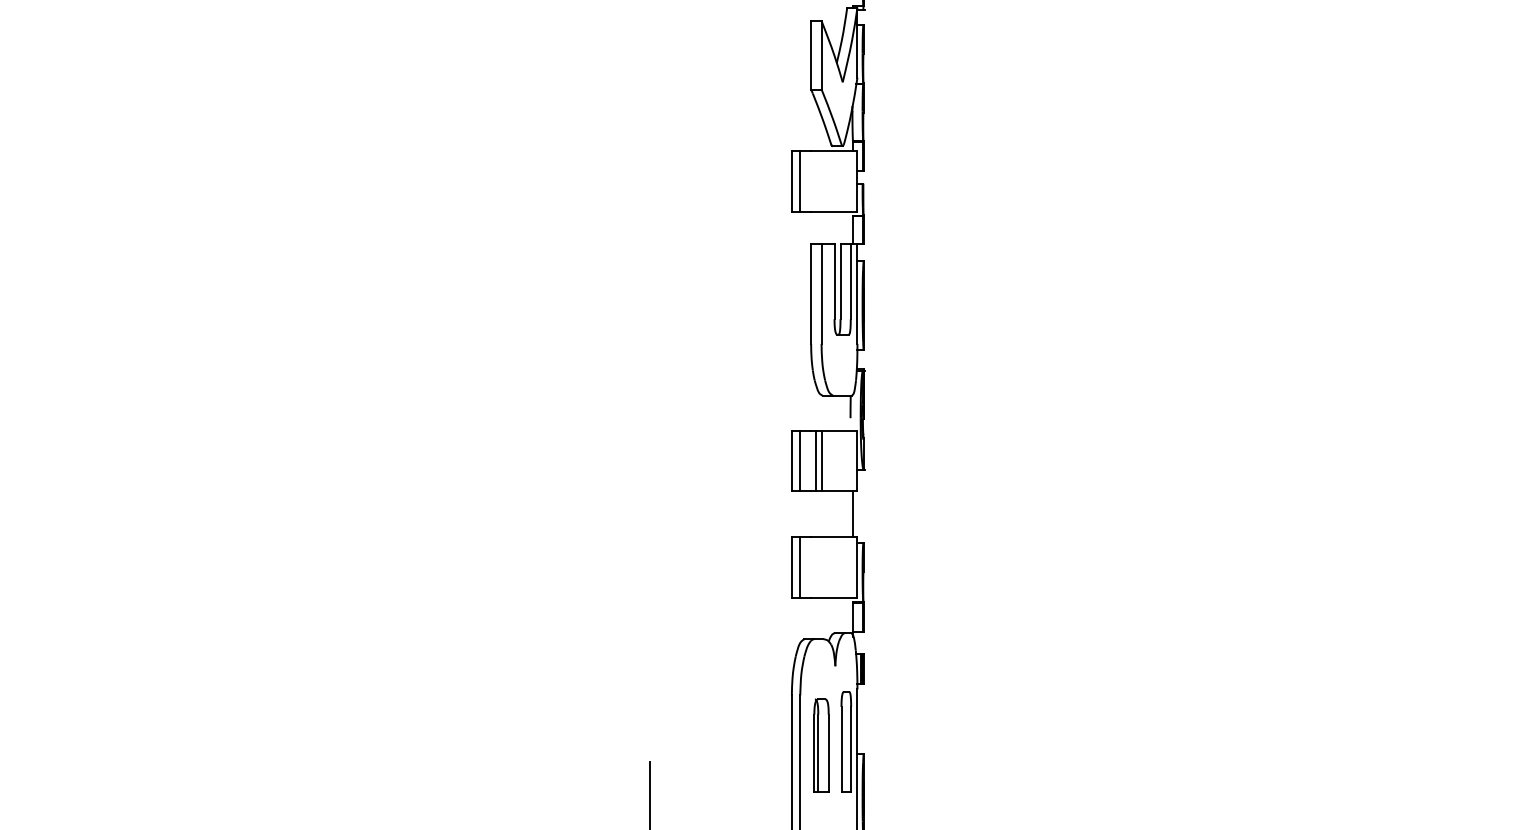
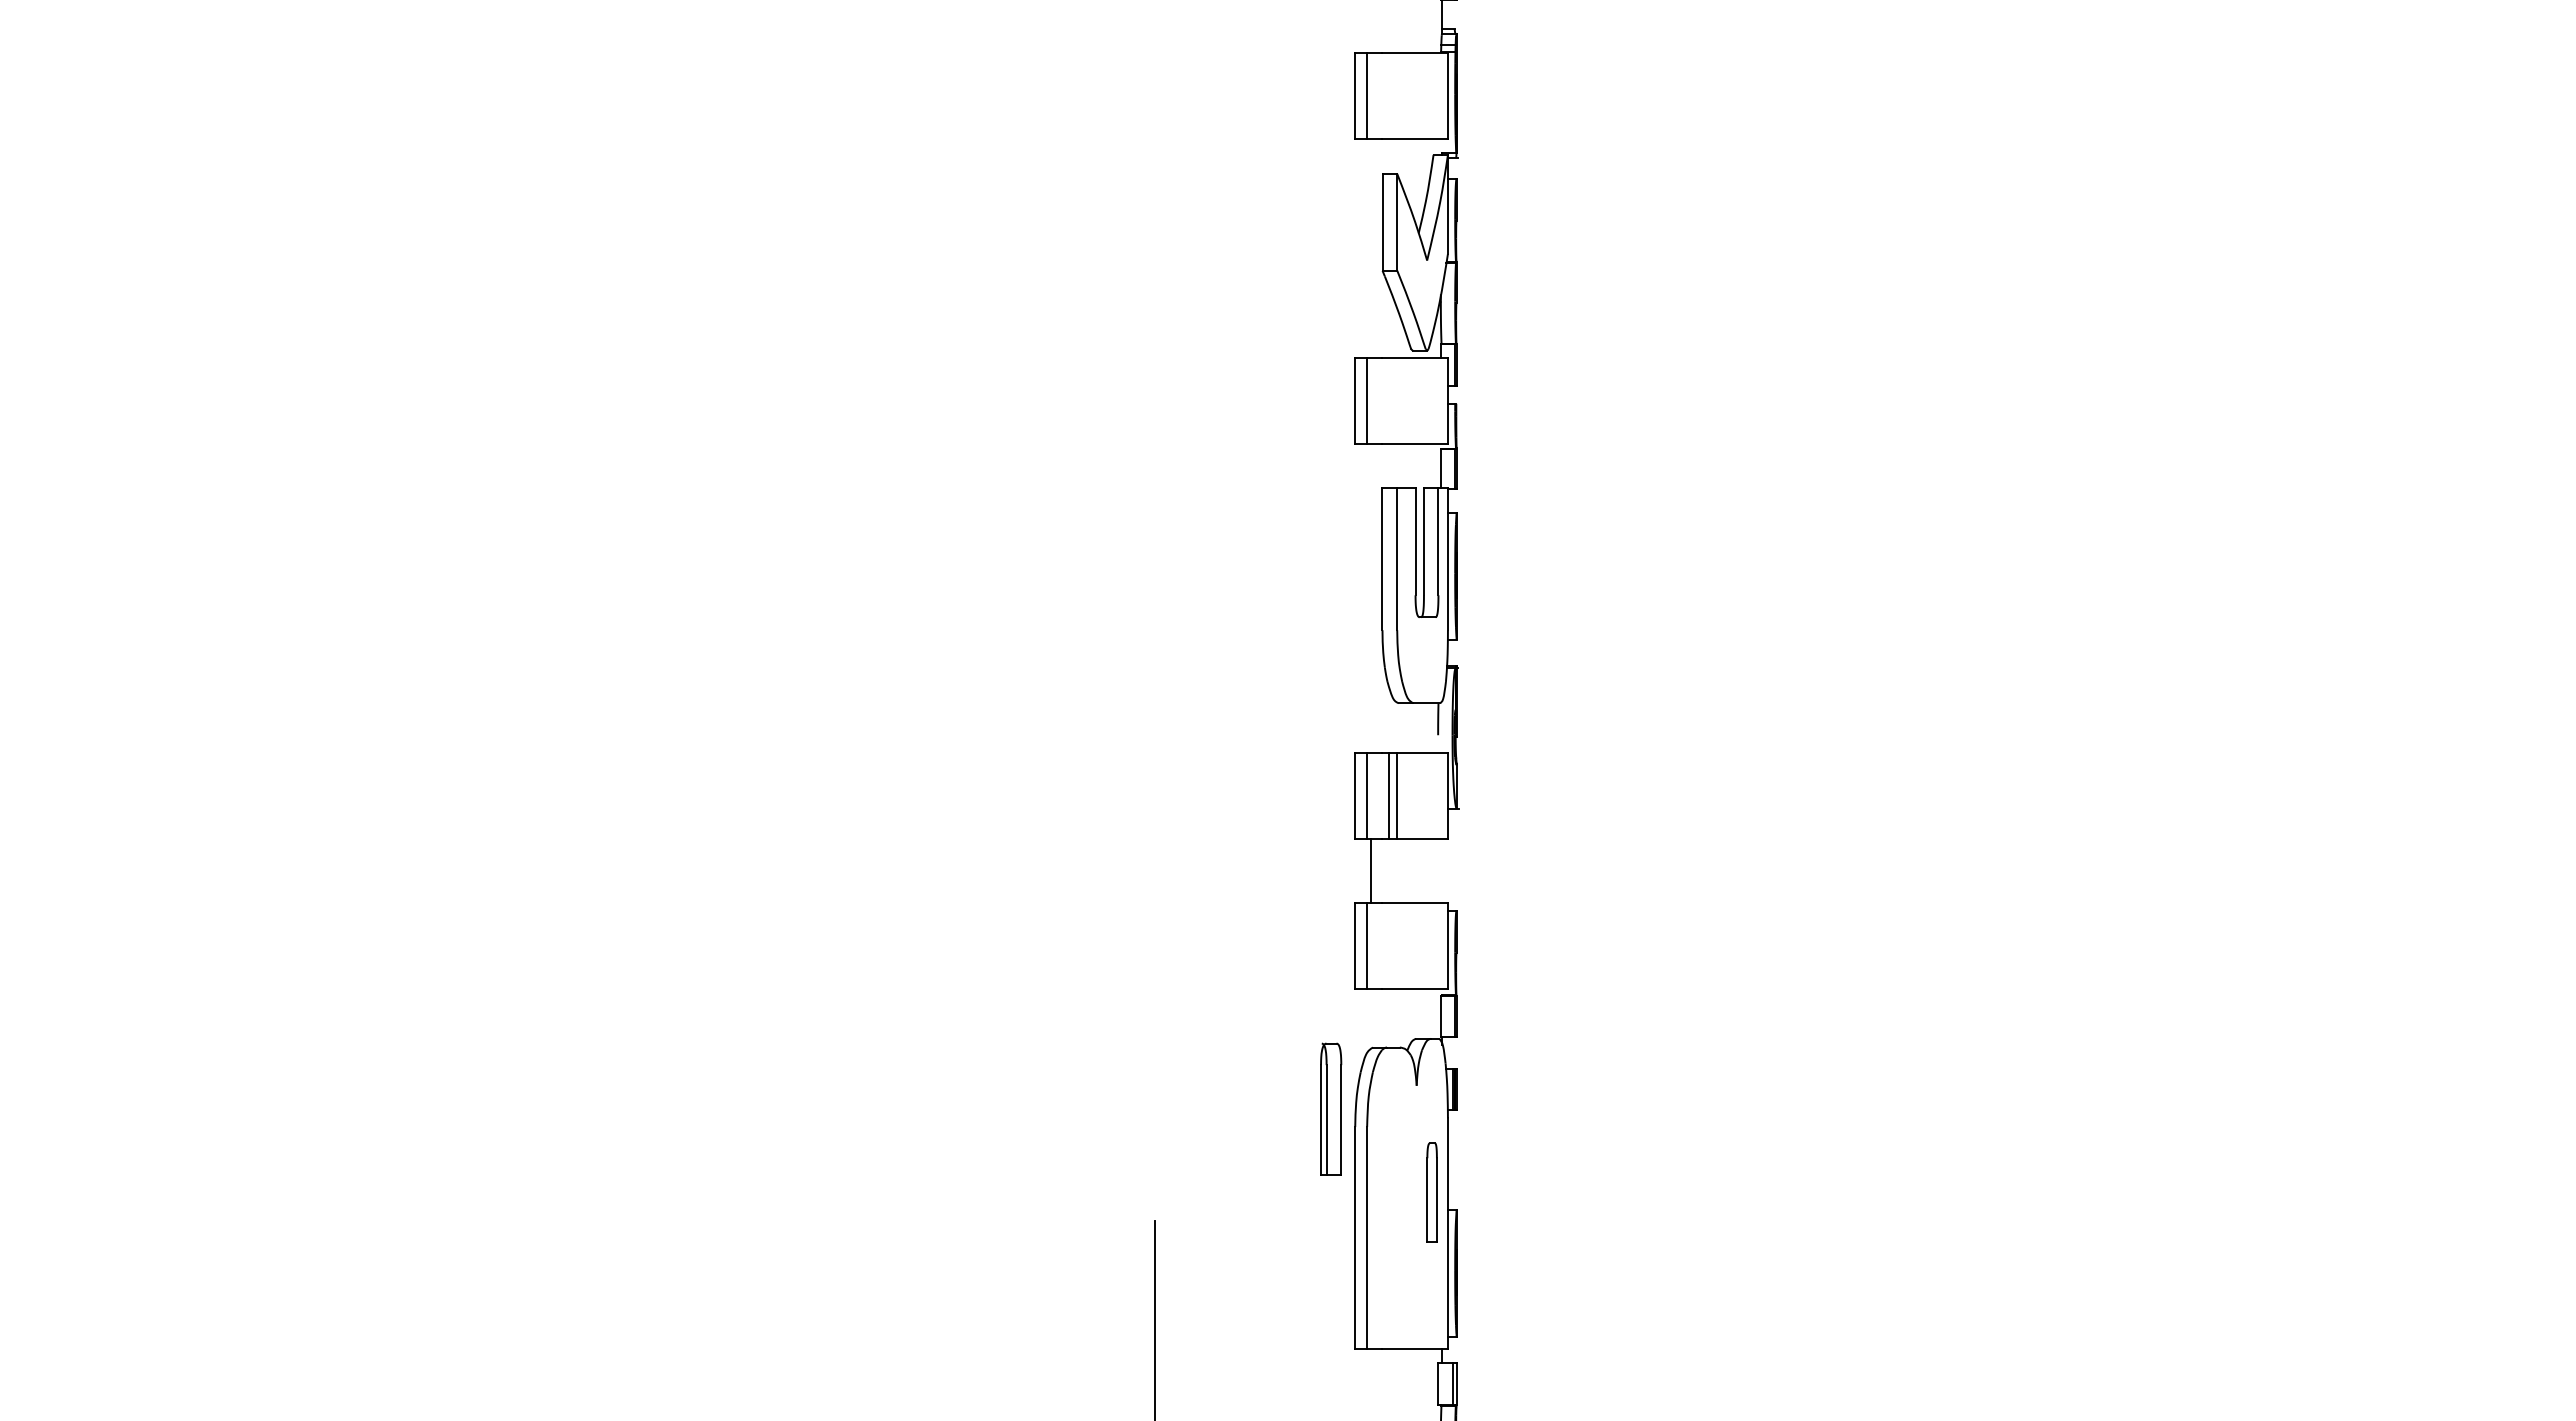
line: (853, 513) -> (1371, 870), moved
part: (845, 741) -> (1431, 1192), size x0.7
part: (821, 745) -> (1331, 1108), moved

